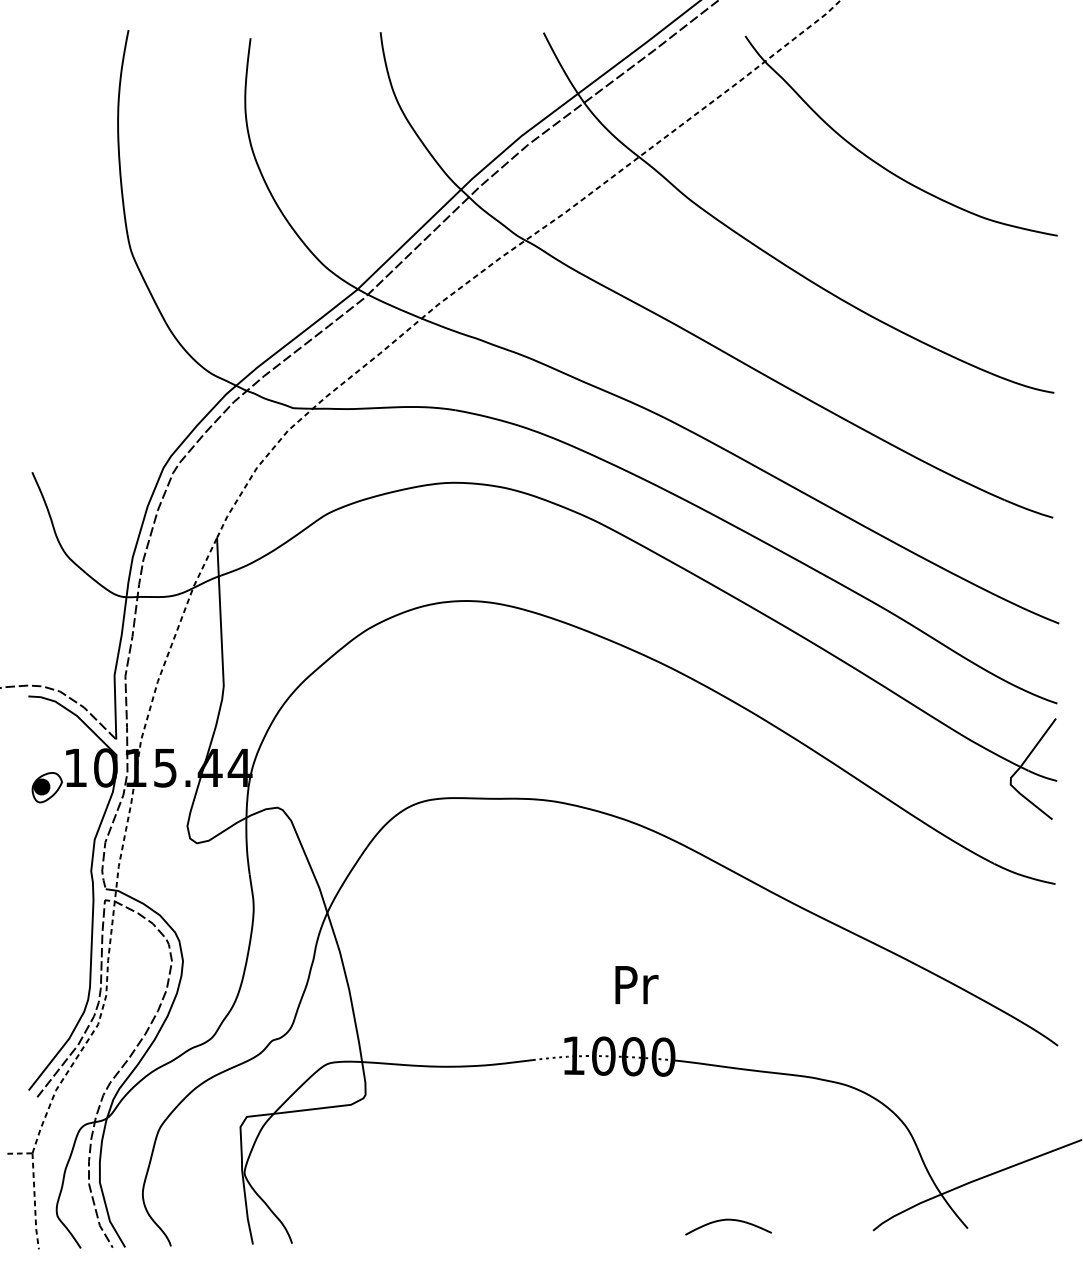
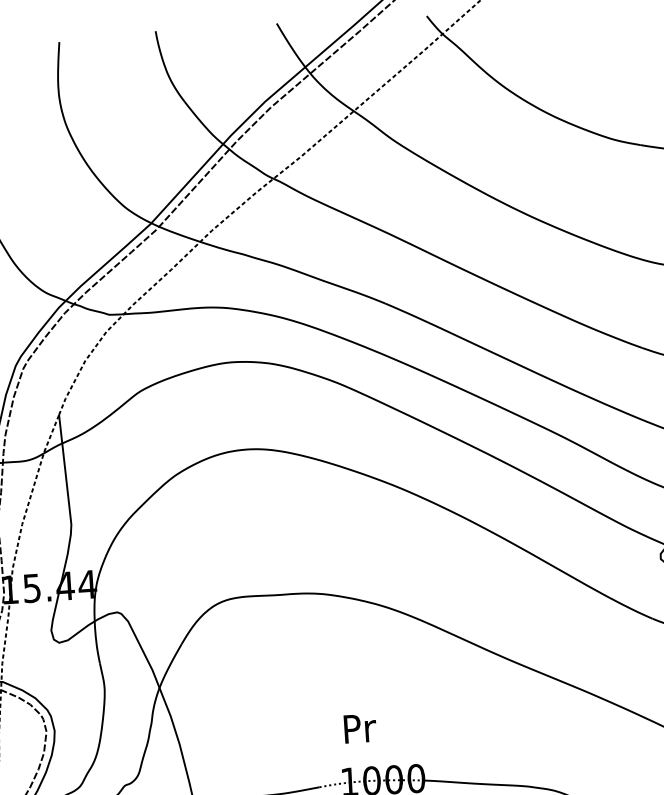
text: (636, 984) -> (360, 728), moved

